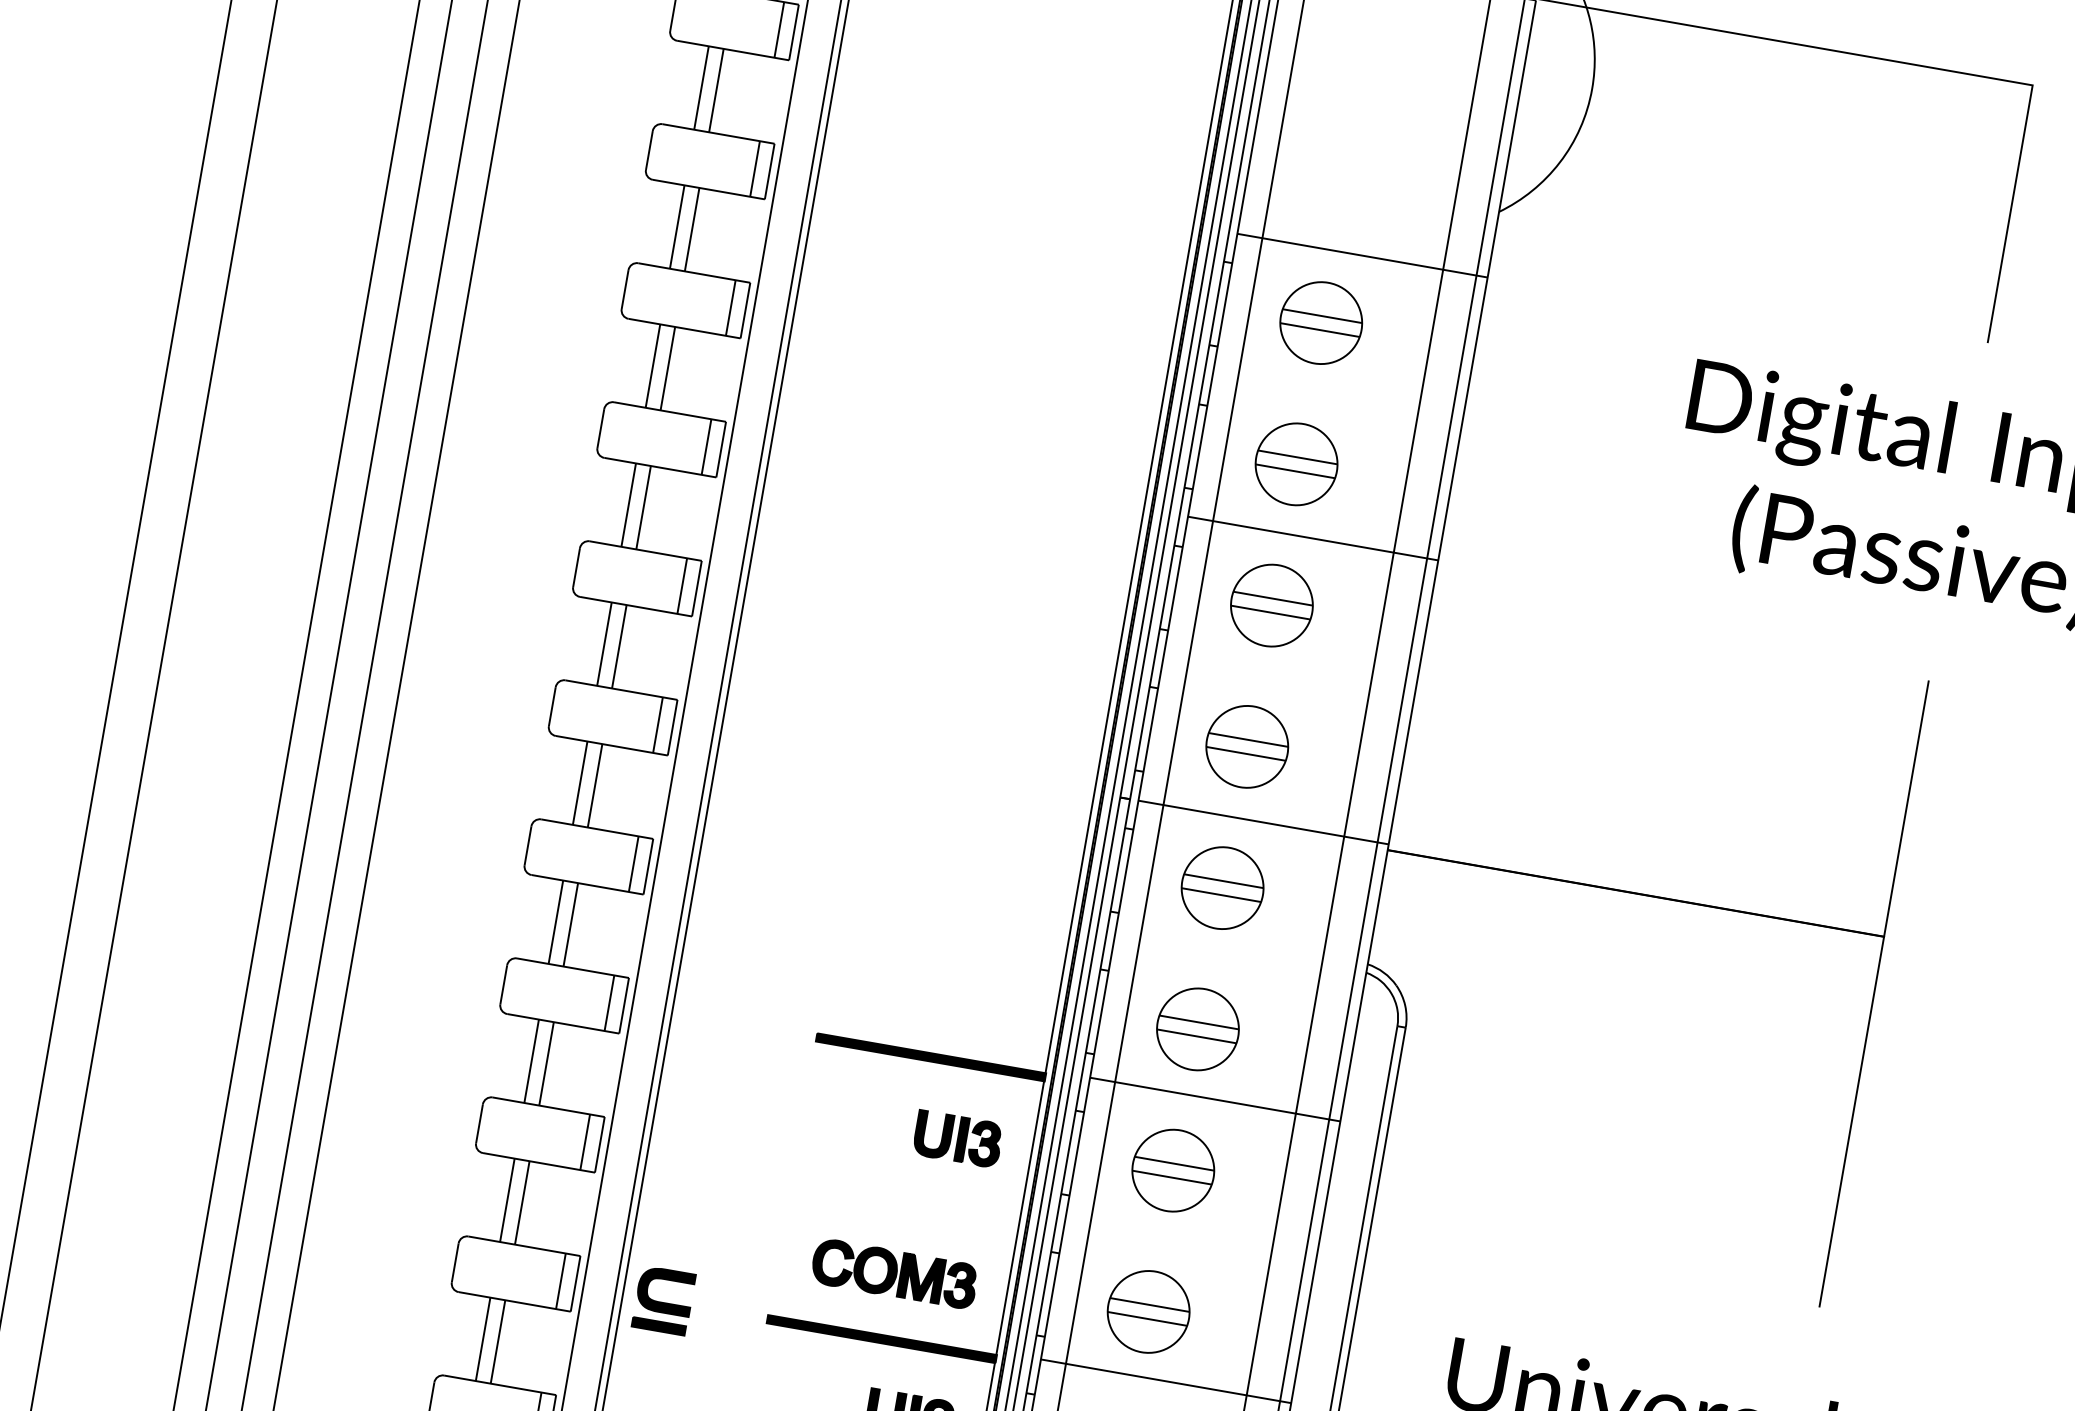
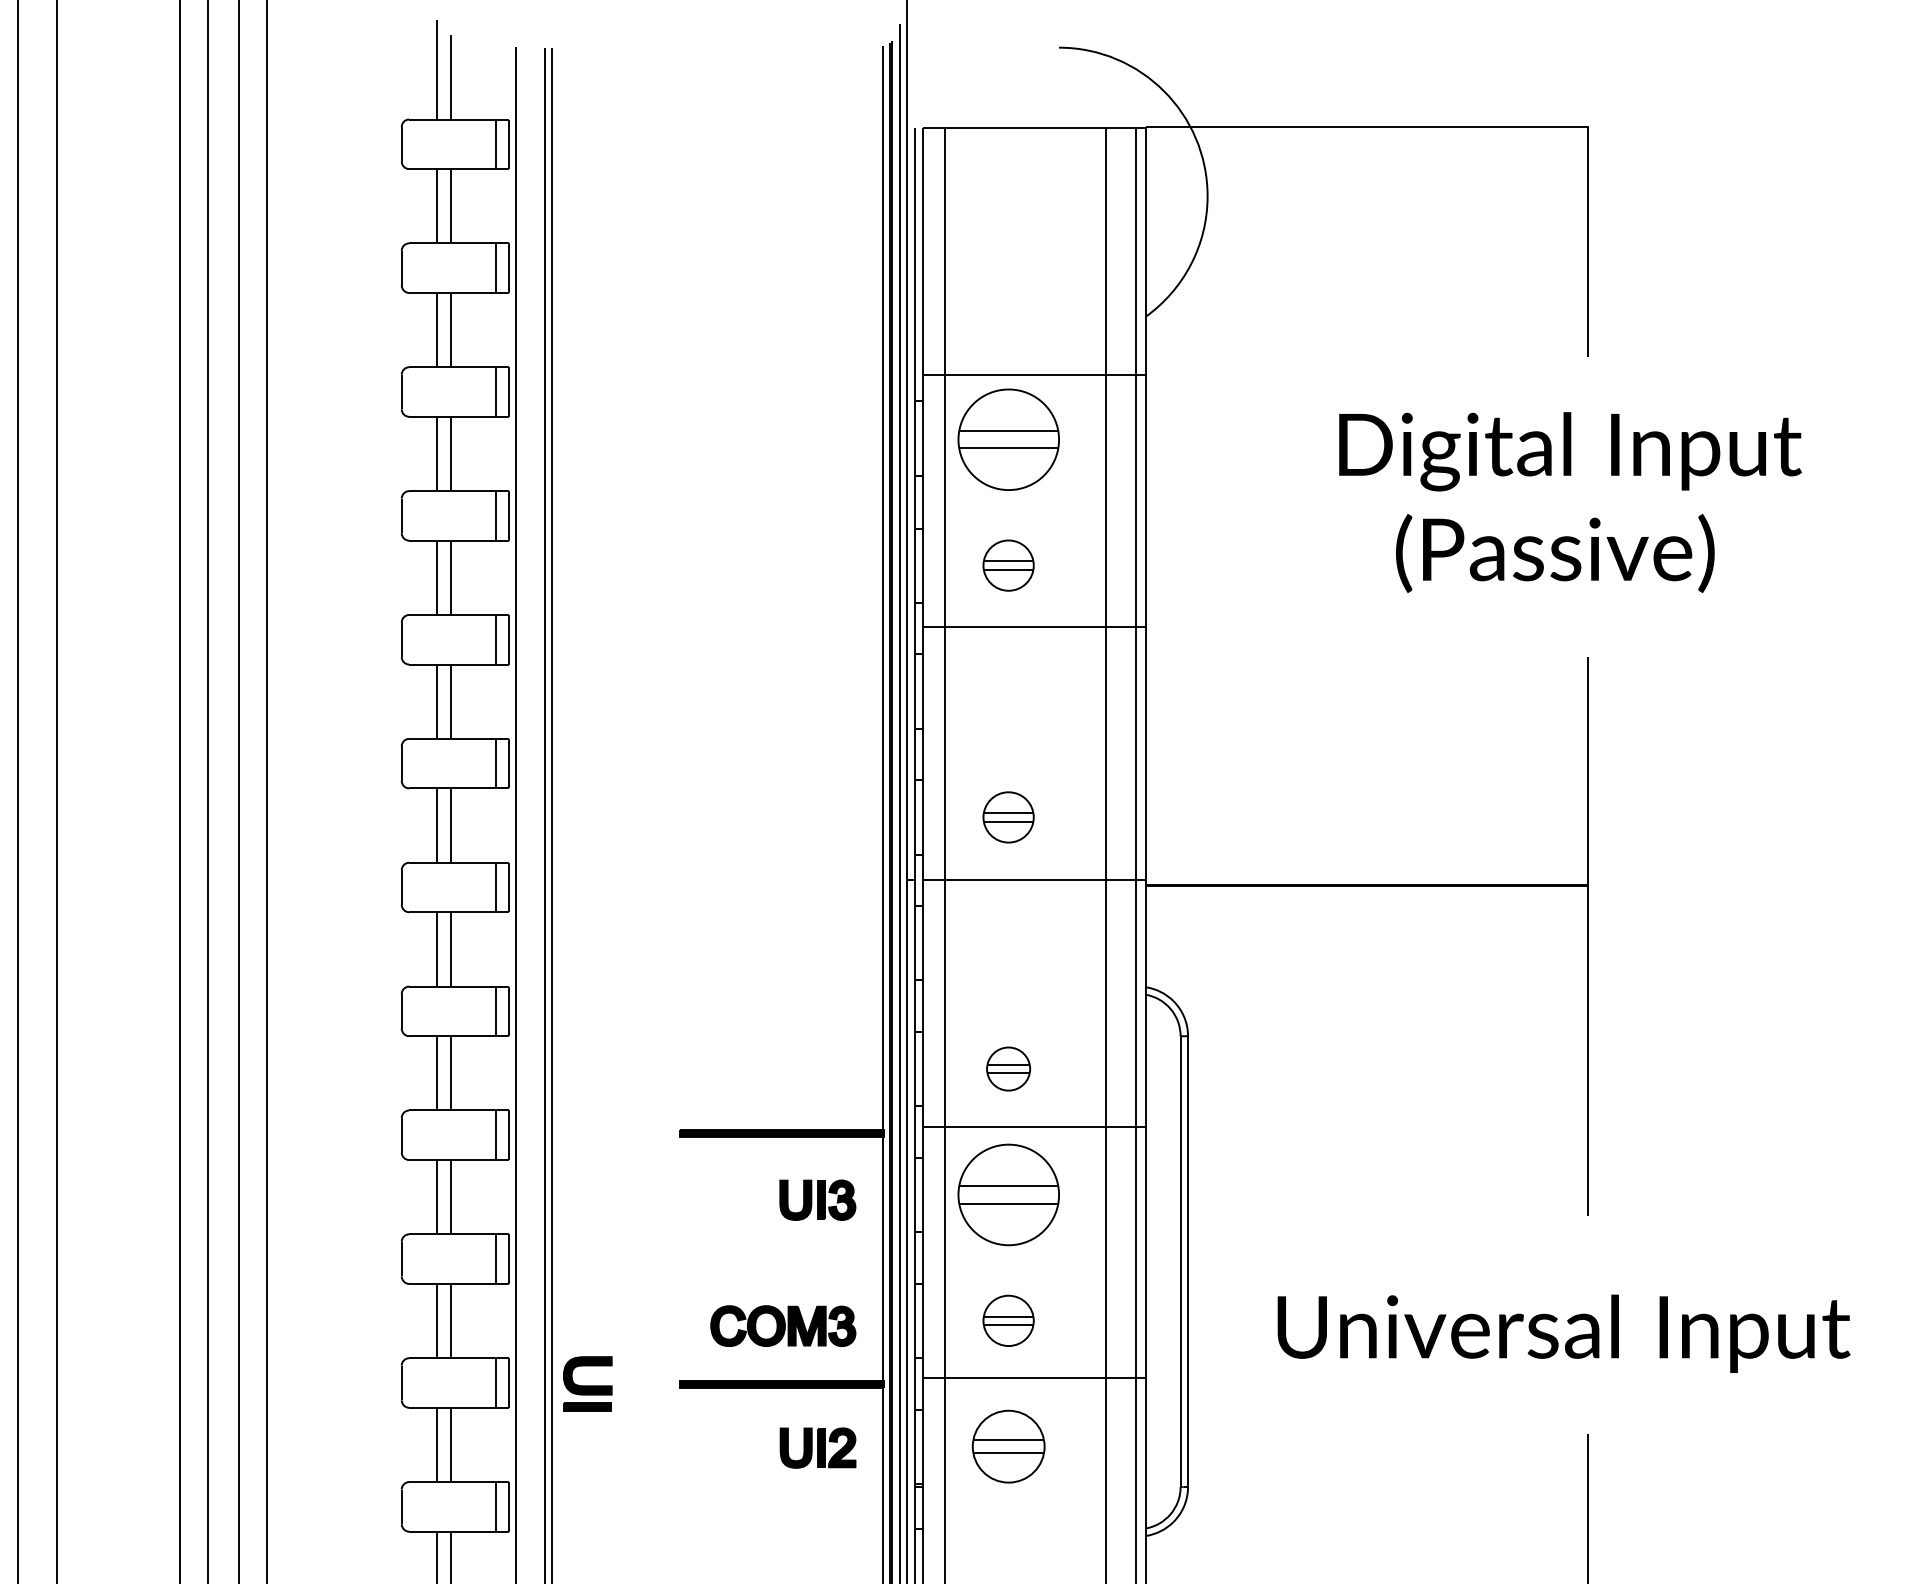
part: (1321, 322) -> (1008, 439), size x1.4
part: (1296, 464) -> (1008, 565), size x0.7
part: (1271, 605) -> (1008, 691), removed
part: (1247, 746) -> (1008, 817), size x0.7
part: (1222, 888) -> (1008, 943), removed
part: (1197, 1028) -> (1008, 1068), size x0.6
part: (1173, 1170) -> (1008, 1194), size x1.4
part: (1148, 1311) -> (1008, 1320), size x0.7

